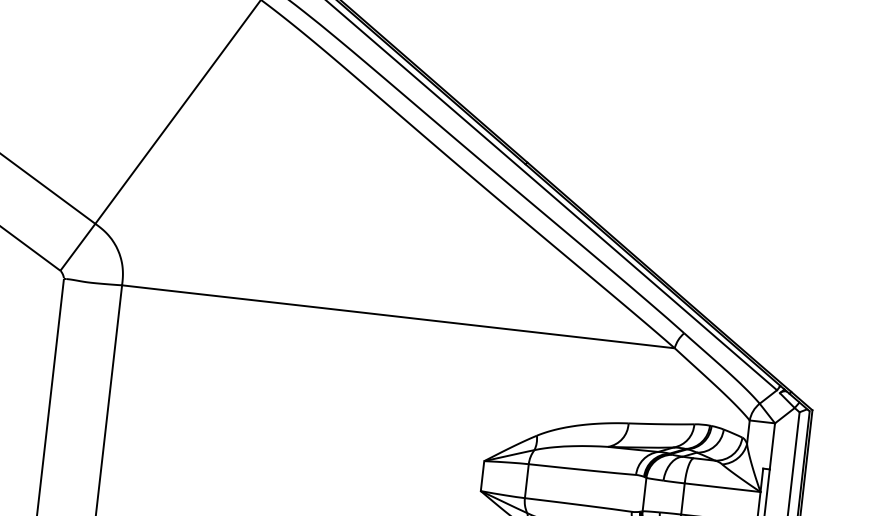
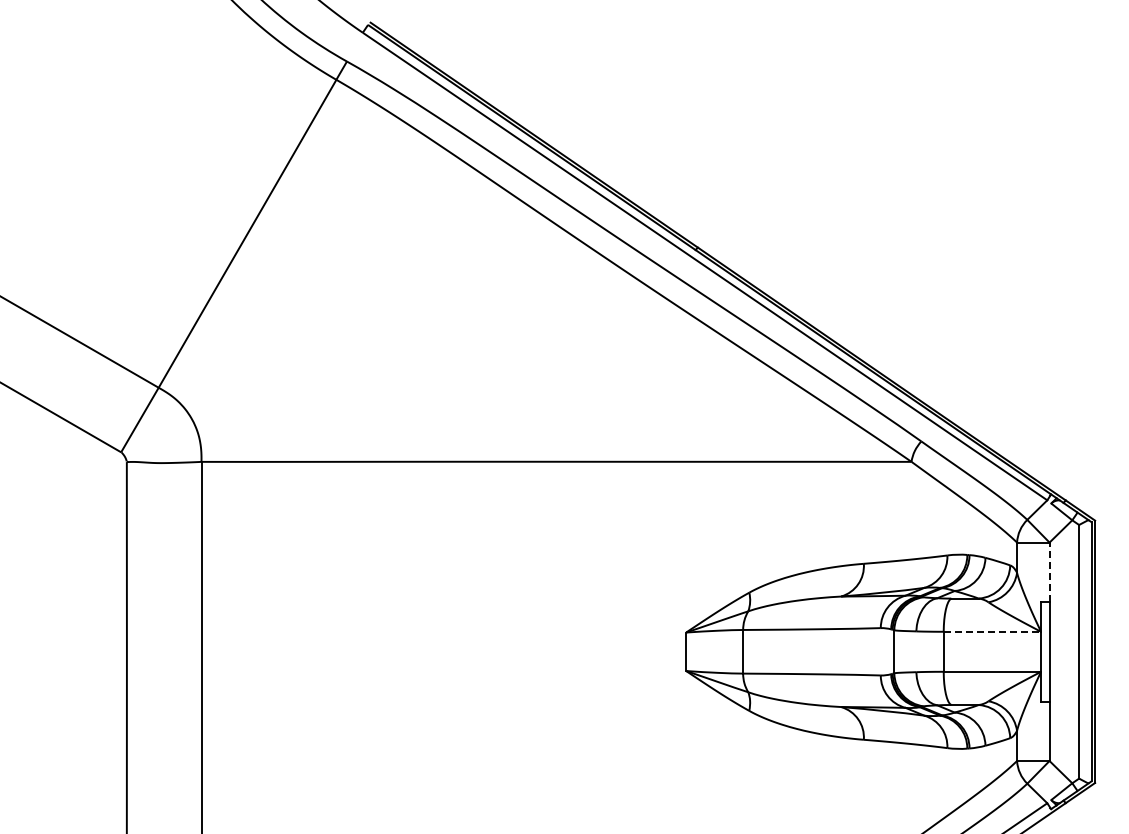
line: (772, 446) -> (1049, 572), solid -> dashed
line: (722, 487) -> (992, 631), solid -> dashed

